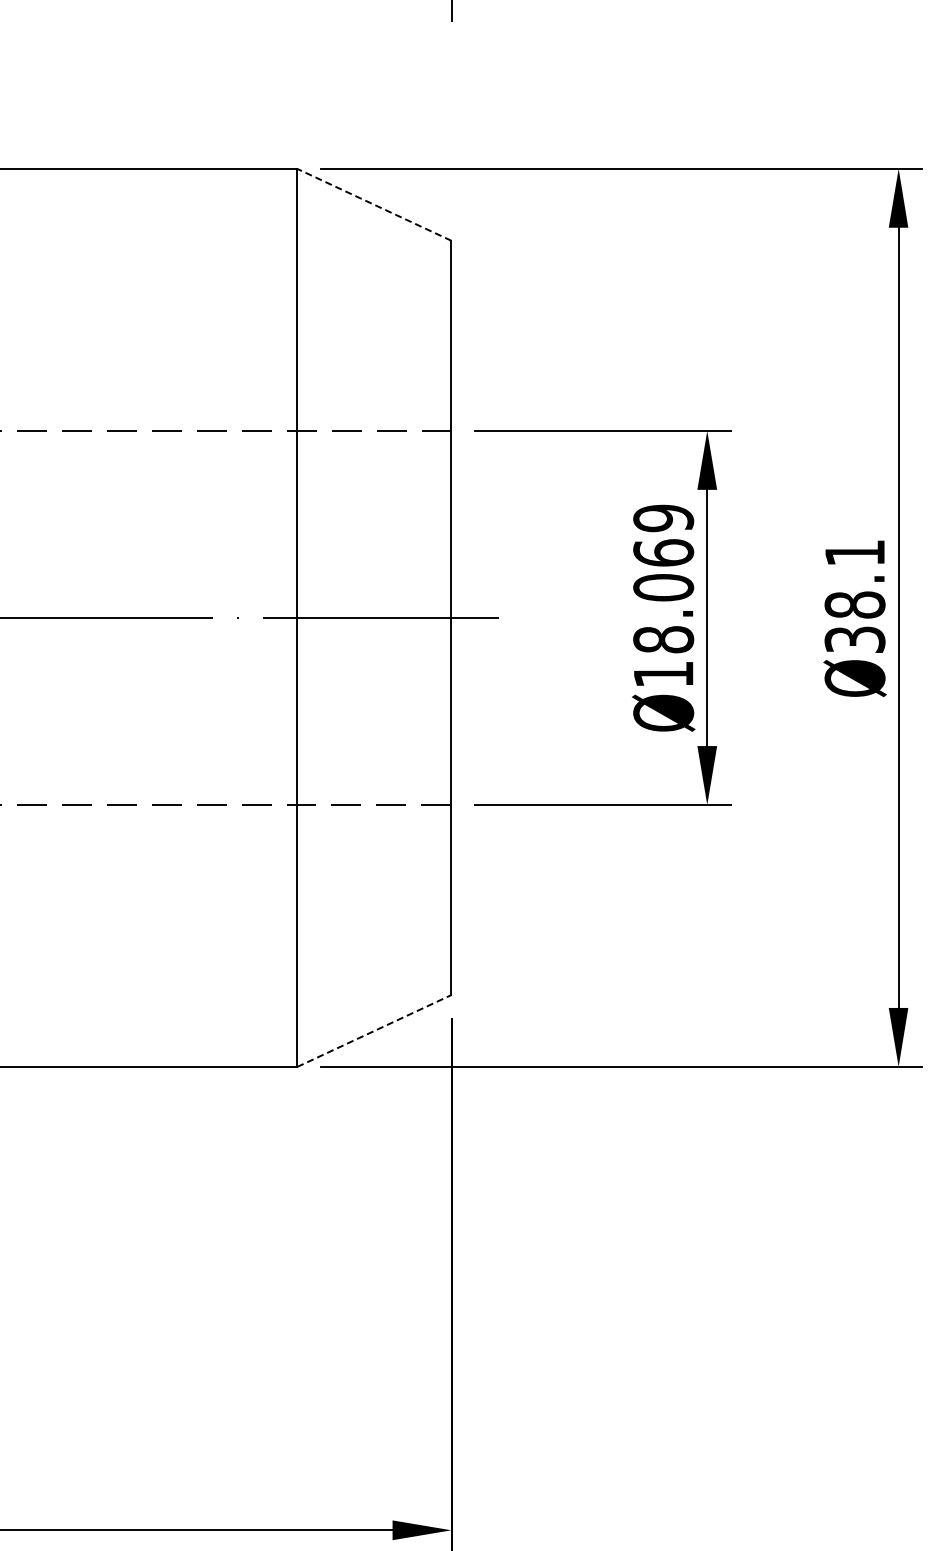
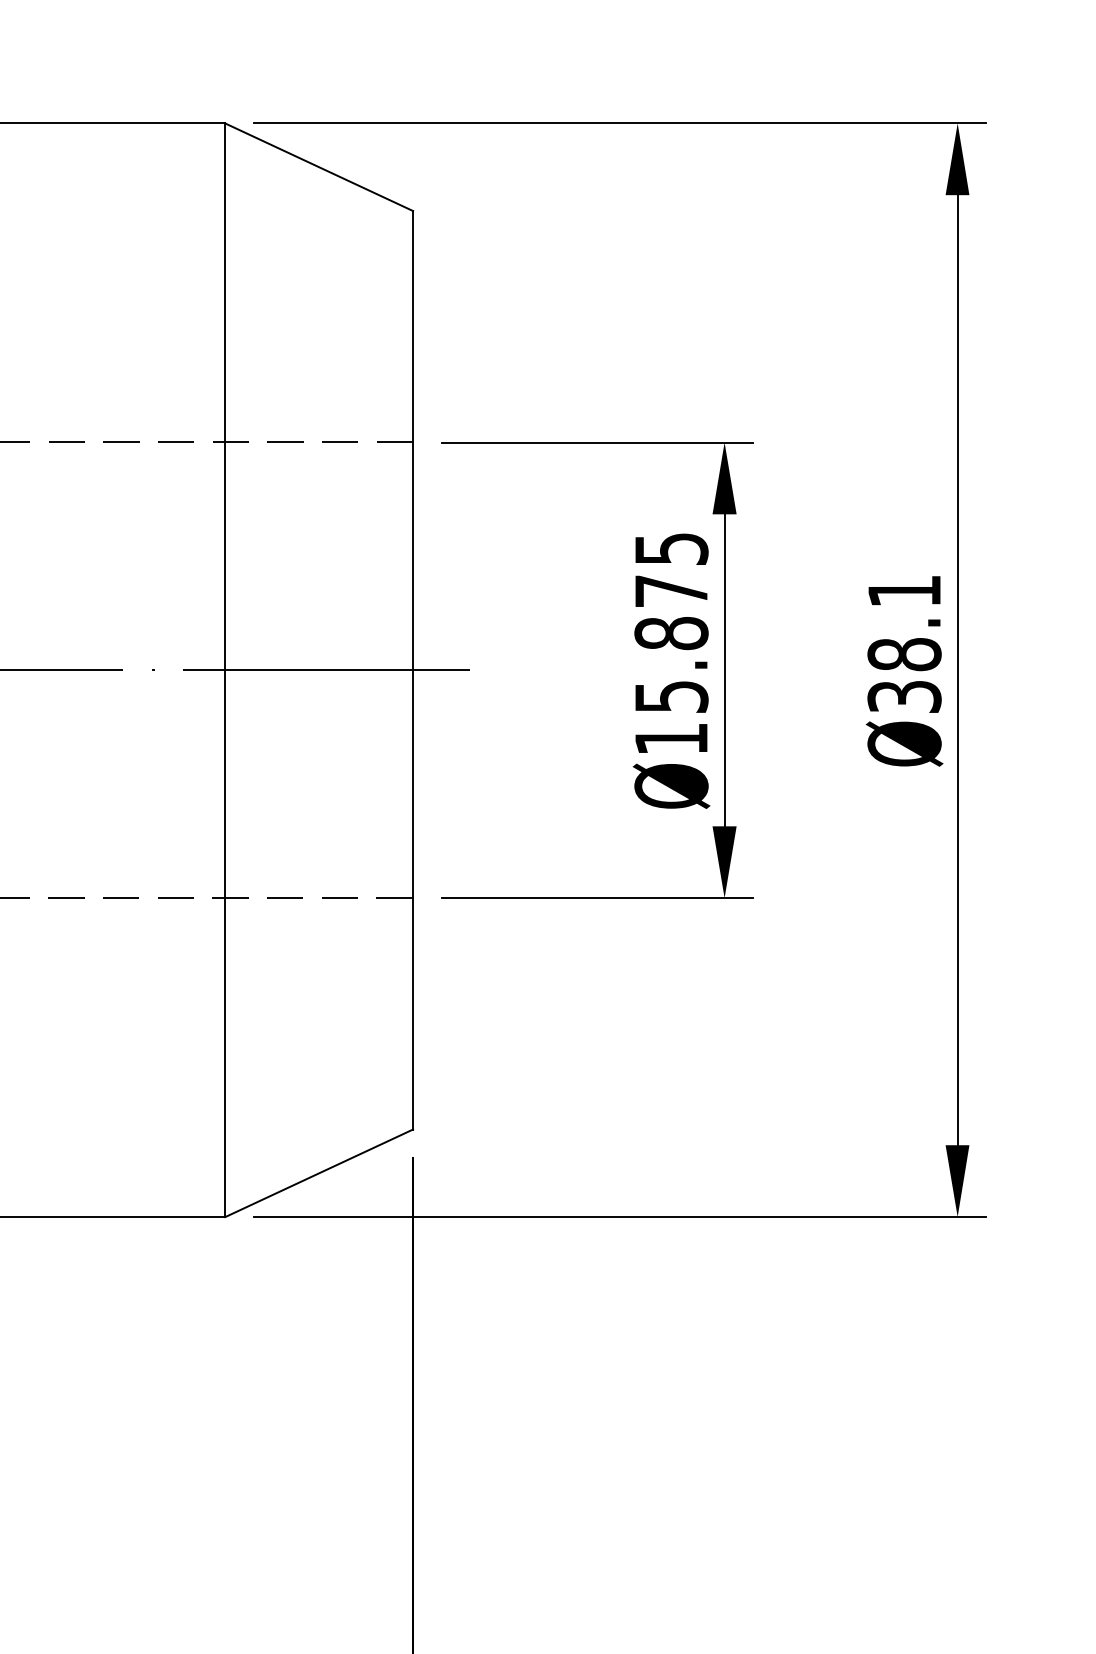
line: (373, 204) -> (318, 166), dashed -> solid
text: (663, 578) -> (671, 622), Ø18.069 -> Ø15.875
line: (374, 1030) -> (319, 1172), dashed -> solid

